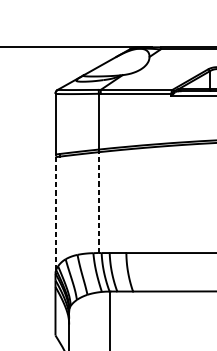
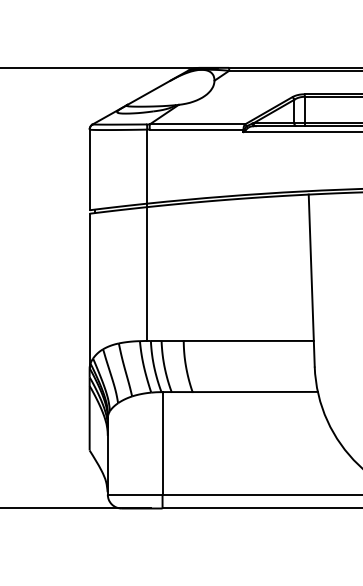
line: (99, 202) -> (147, 274), dashed -> solid
line: (55, 215) -> (89, 291), dashed -> solid

